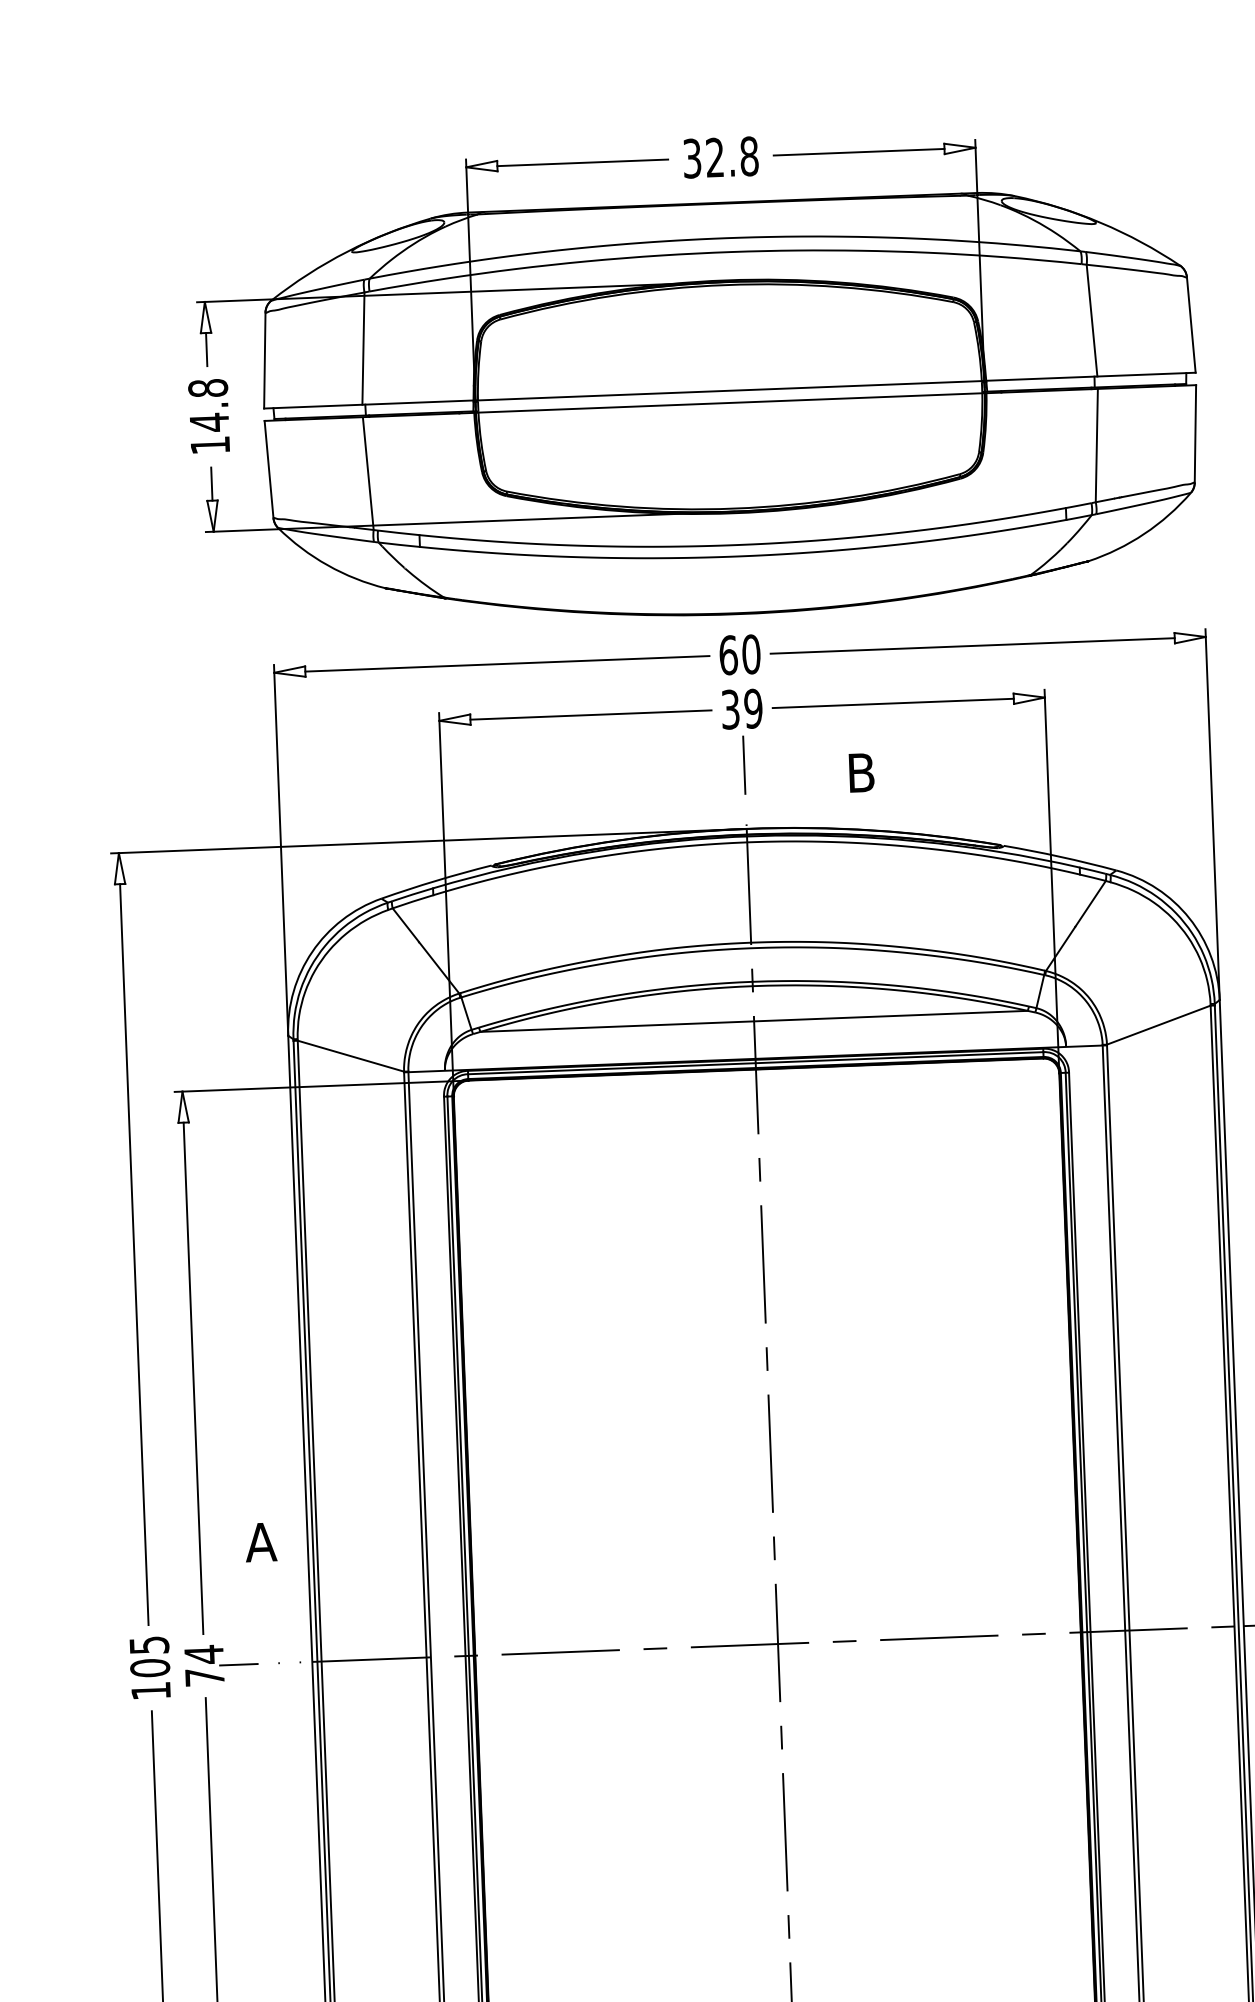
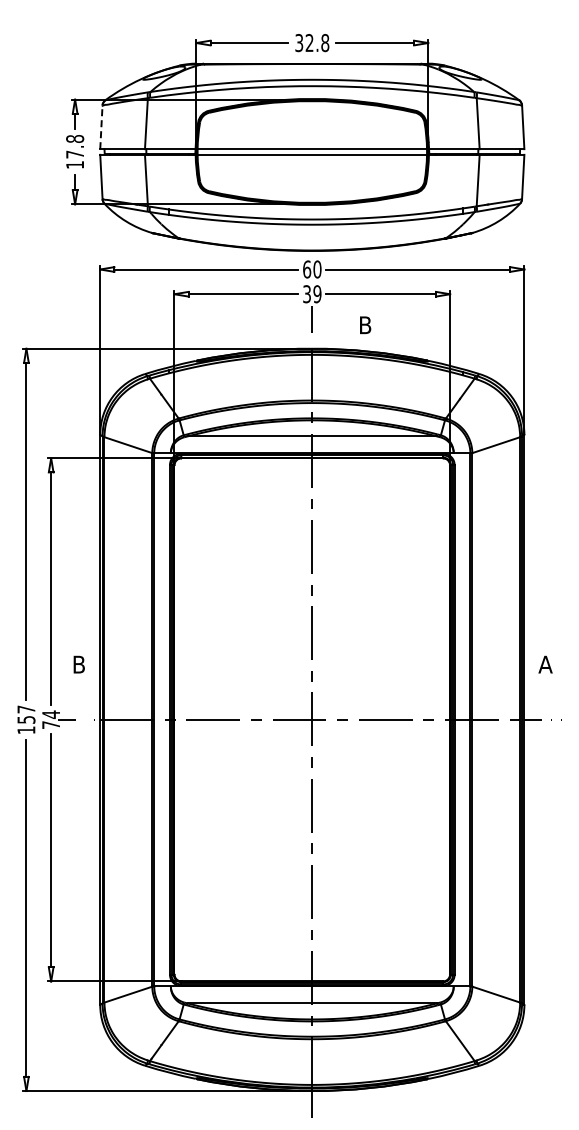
line: (265, 360) -> (101, 127), solid -> dashed
text: (208, 422) -> (74, 154), 14.8 -> 17.8
text: (262, 1541) -> (79, 664), A -> B
text: (149, 1656) -> (26, 714), 105 -> 157

